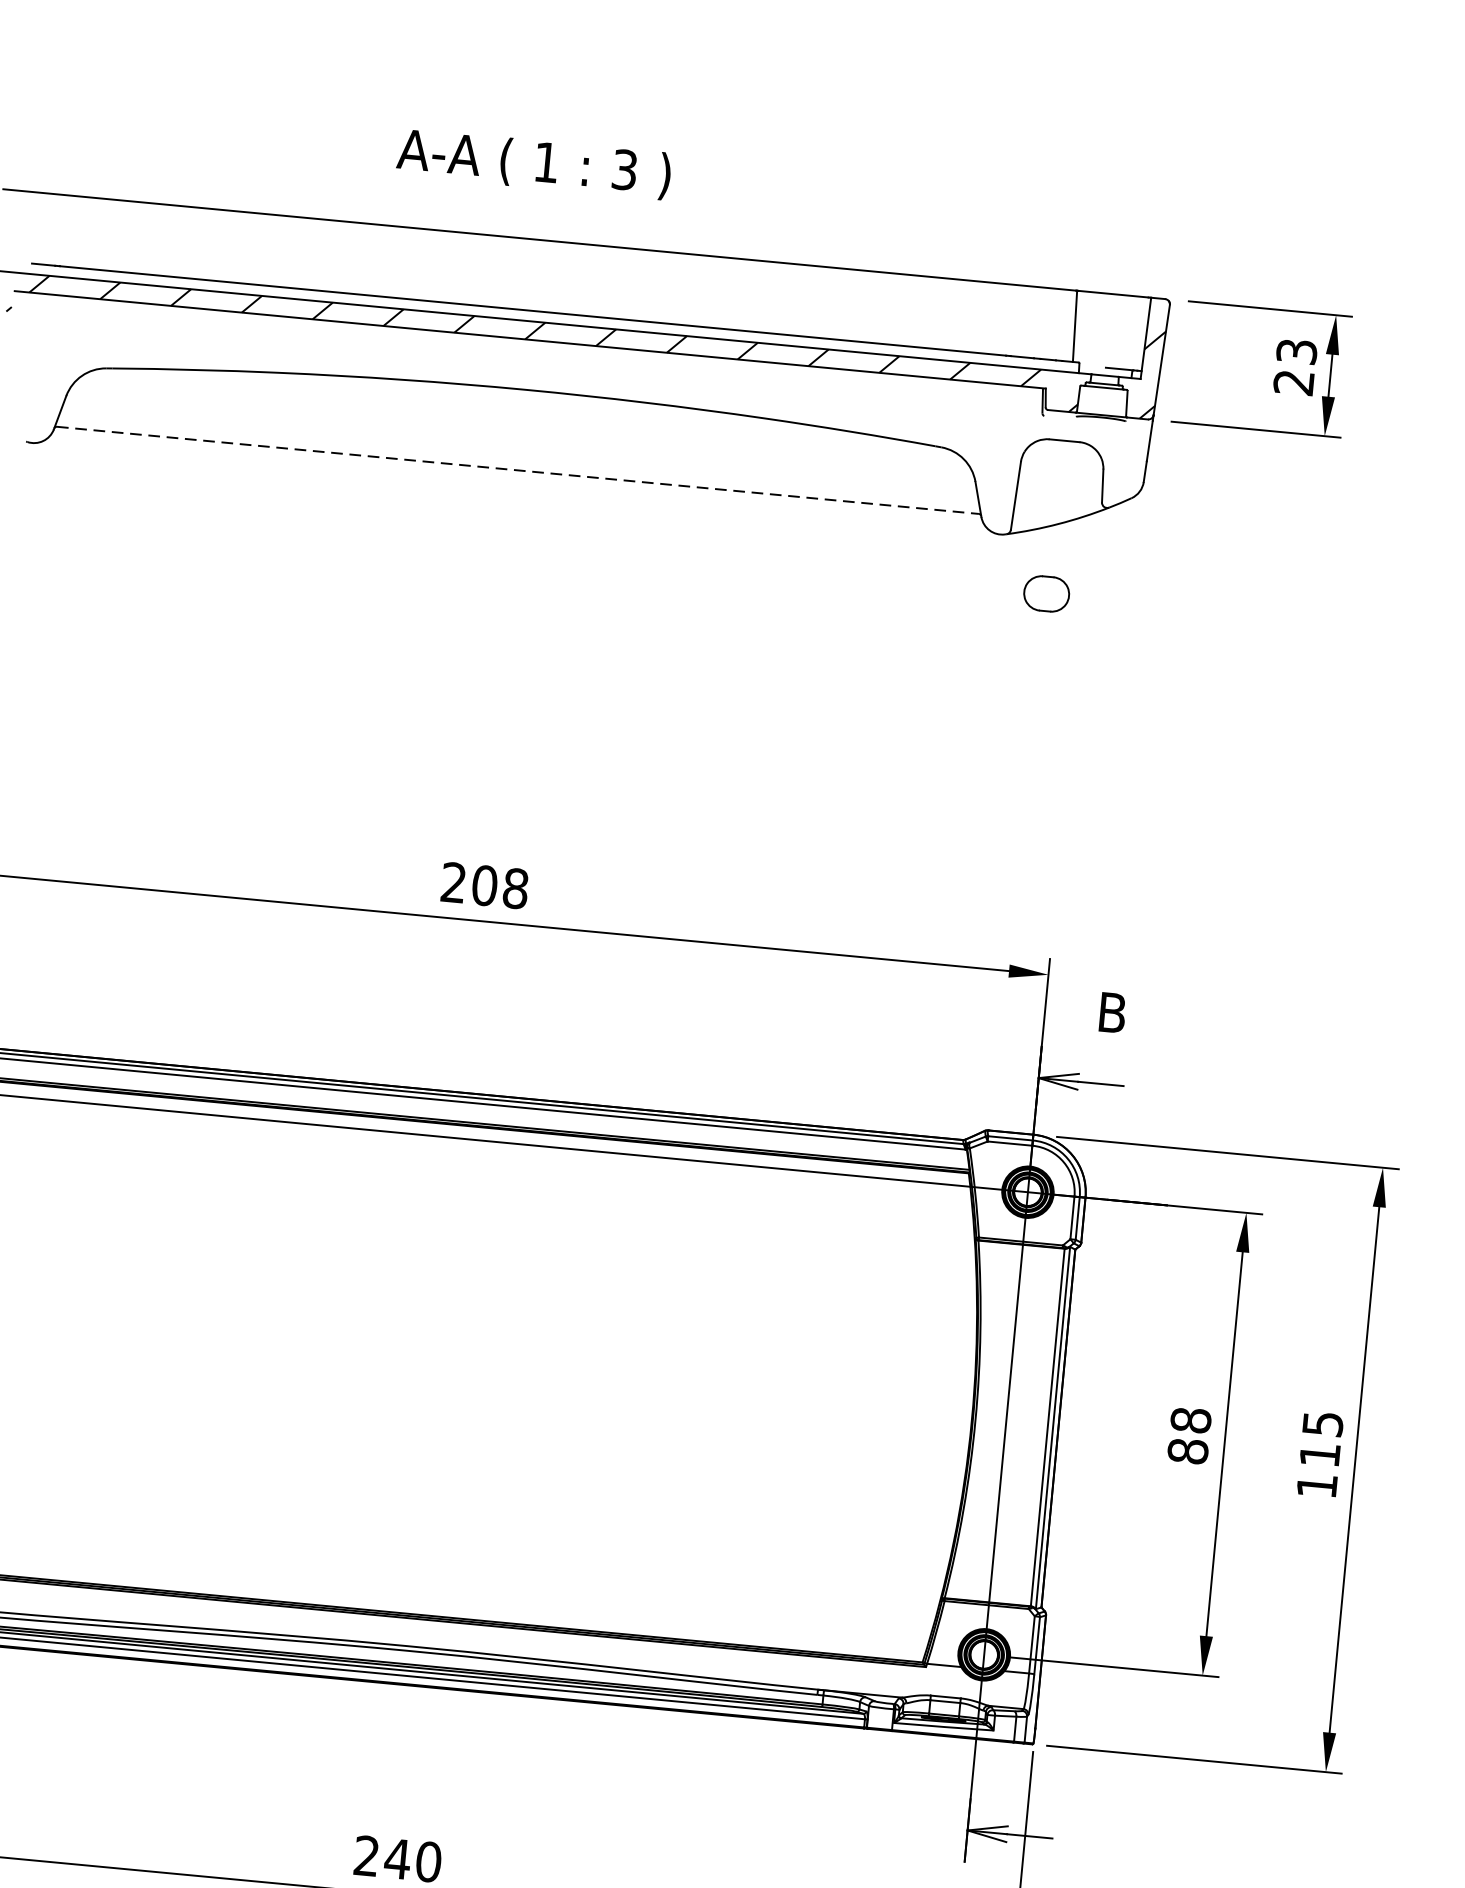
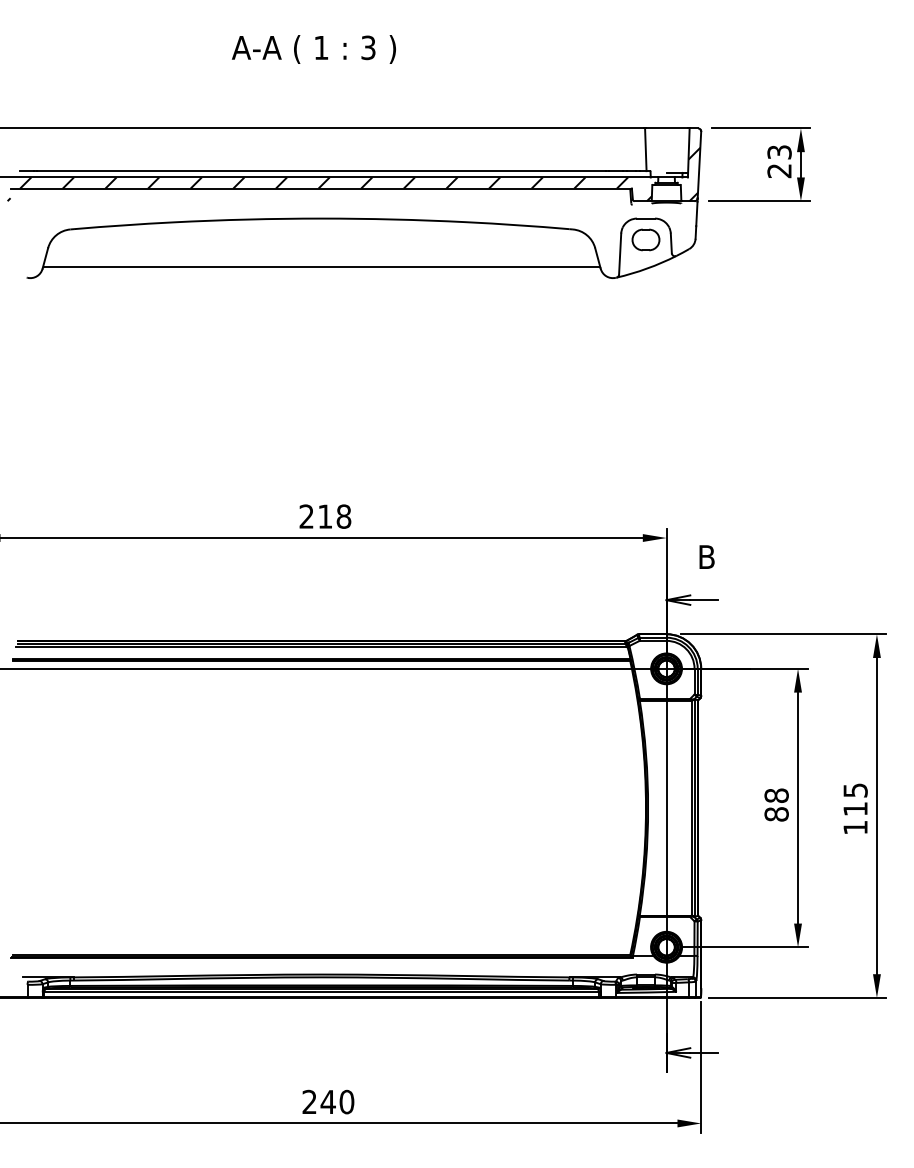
text: (533, 164) -> (313, 49), moved
line: (519, 471) -> (322, 267), dashed -> solid
part: (1045, 593) -> (645, 239), moved
text: (485, 885) -> (325, 516), 208 -> 218

